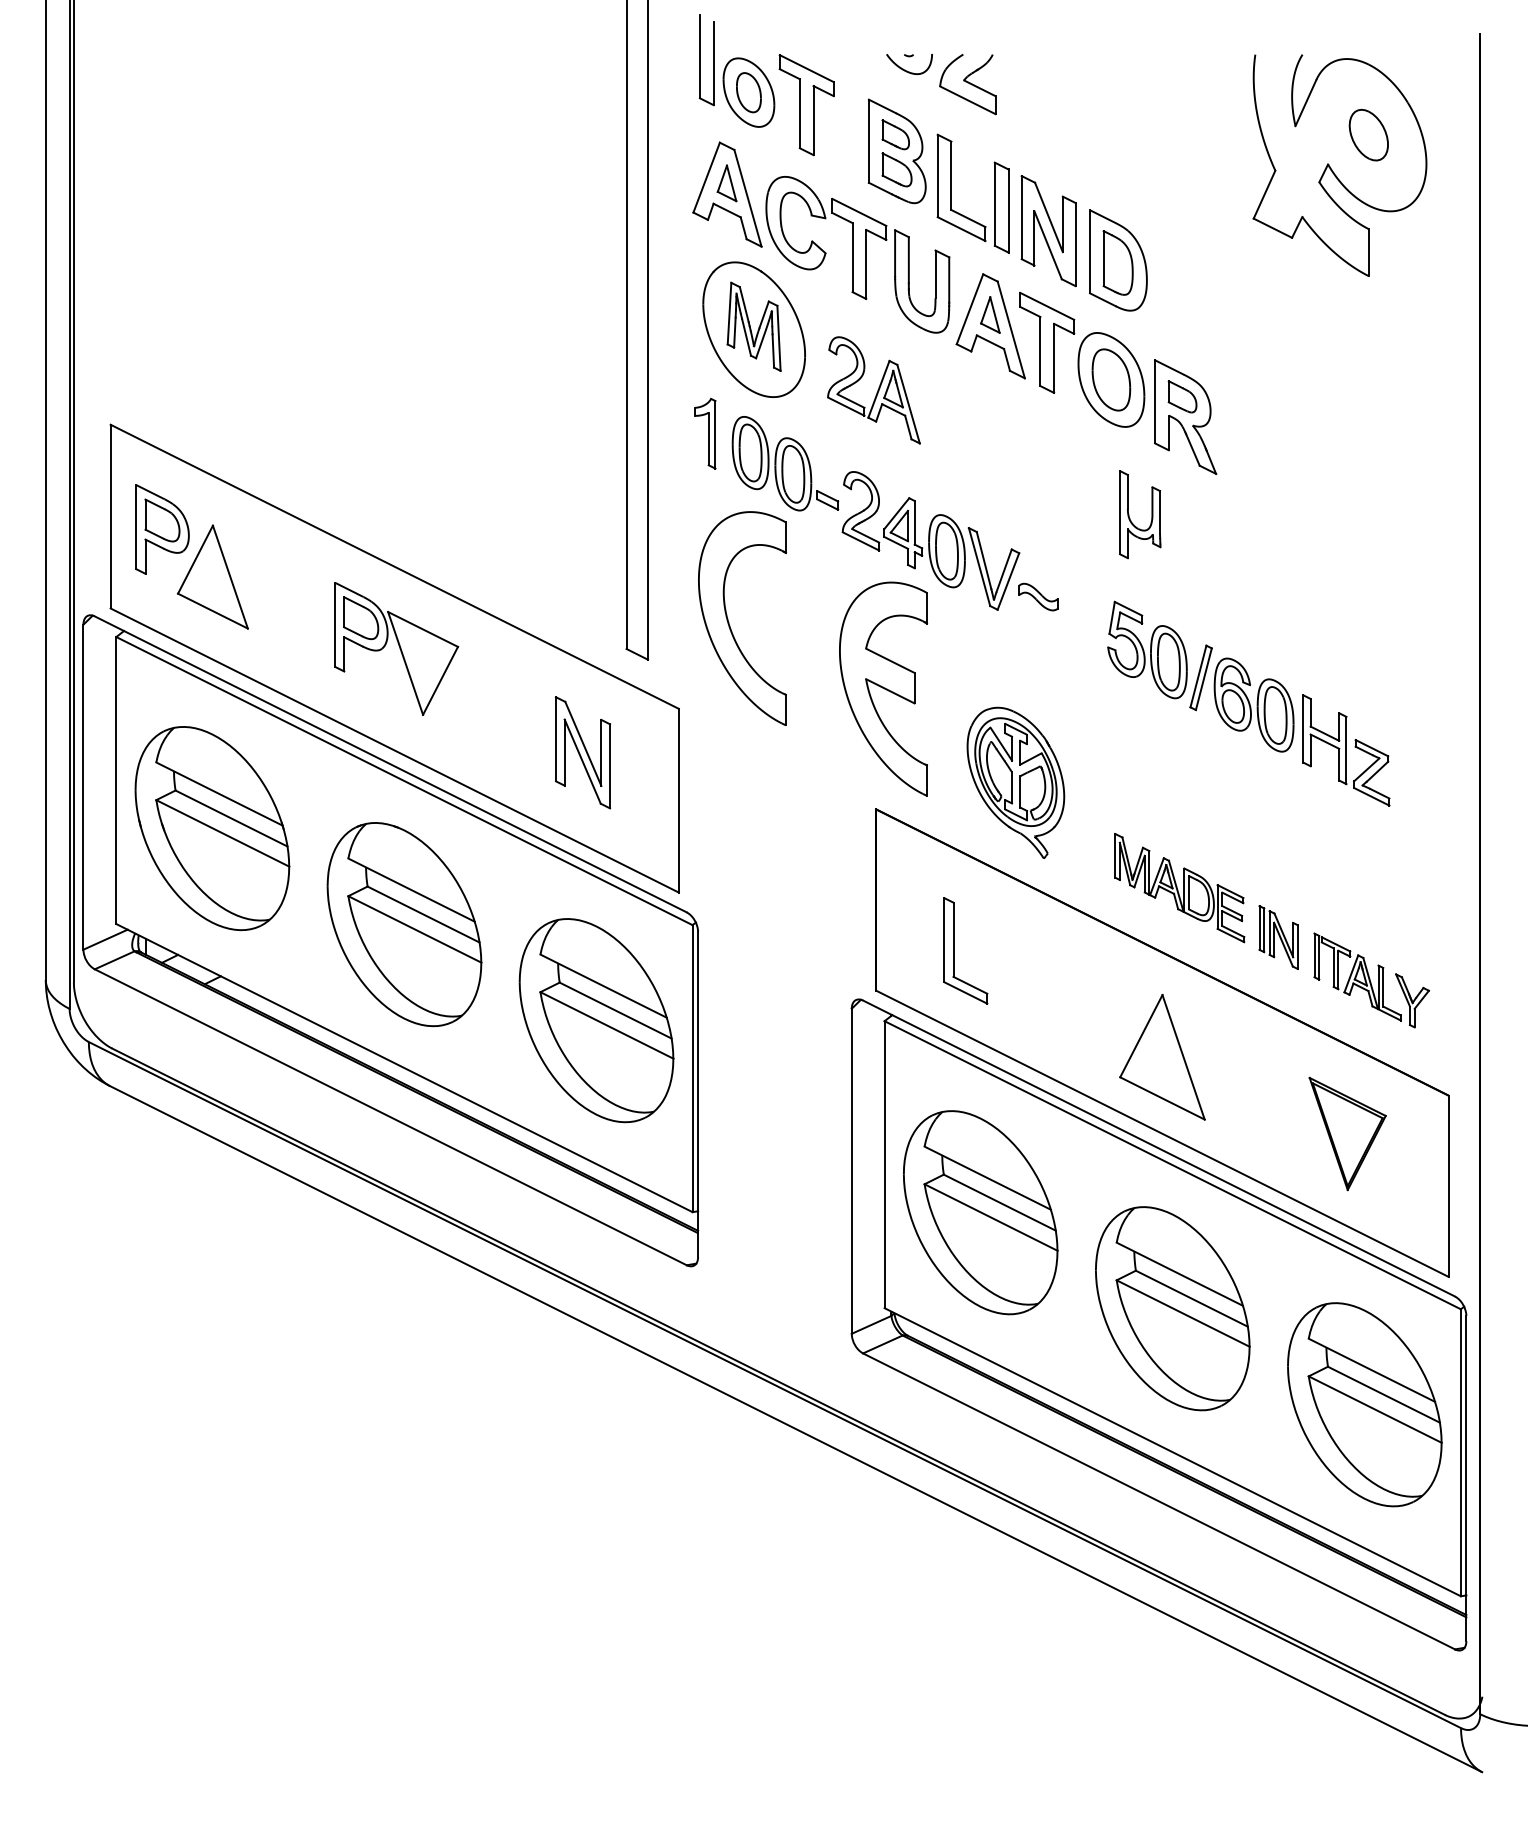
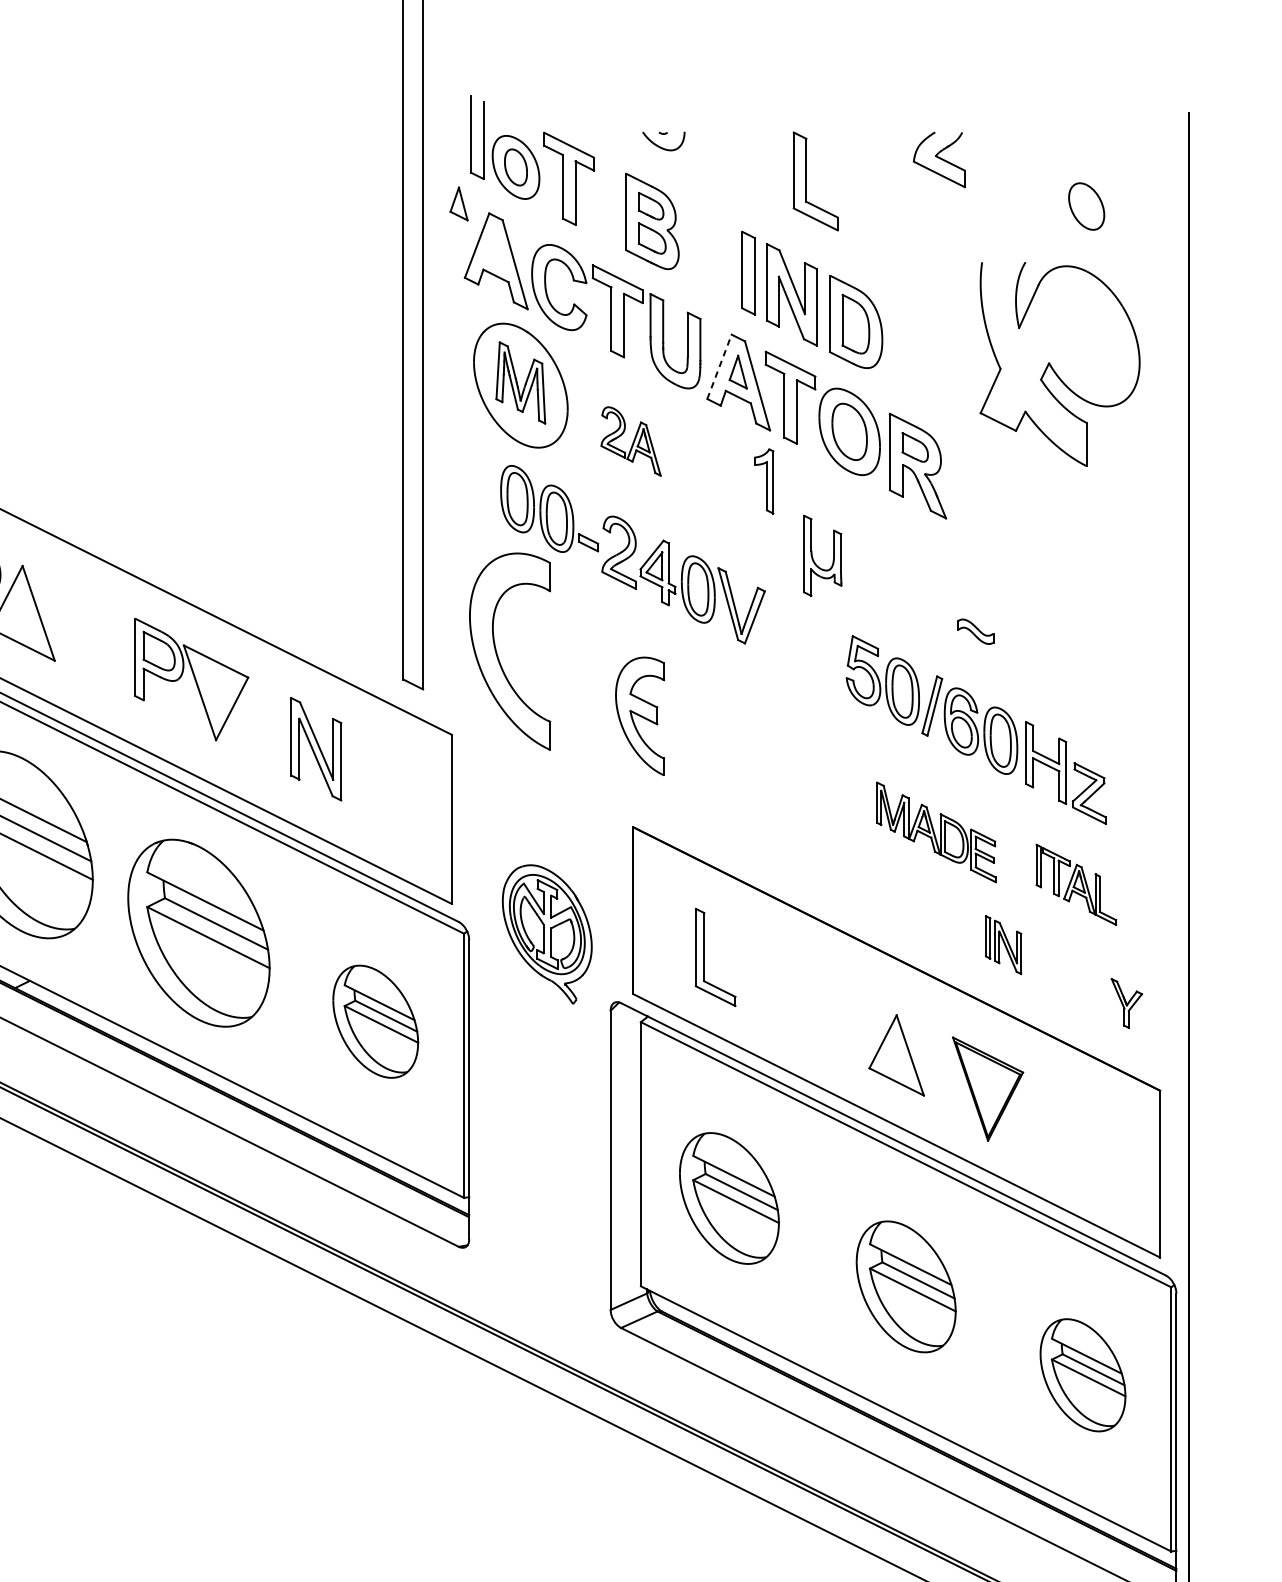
part: (967, 84) -> (939, 159), moved
part: (1332, 169) -> (1053, 367), moved
part: (726, 183) -> (458, 204), moved
part: (951, 187) -> (806, 181), moved
line: (970, 308) -> (719, 366), solid -> dashed
part: (873, 390) -> (630, 441), size x0.7
part: (705, 433) -> (764, 481), moved
part: (1130, 518) -> (813, 559), moved
part: (1038, 596) -> (975, 631), moved
part: (883, 688) -> (639, 715), size x0.6
part: (582, 752) -> (315, 749), moved
part: (1015, 782) -> (546, 934), moved
part: (1179, 888) -> (936, 832), moved
part: (1357, 976) -> (1076, 884), moved
part: (596, 1020) -> (375, 1021), size x0.6
part: (1162, 1057) -> (896, 1055), size x0.7
part: (1347, 1133) -> (987, 1088), moved
part: (980, 1212) -> (729, 1198), size x0.7
part: (1172, 1308) -> (905, 1286), size x0.7
part: (1364, 1404) -> (1082, 1374), size x0.6

